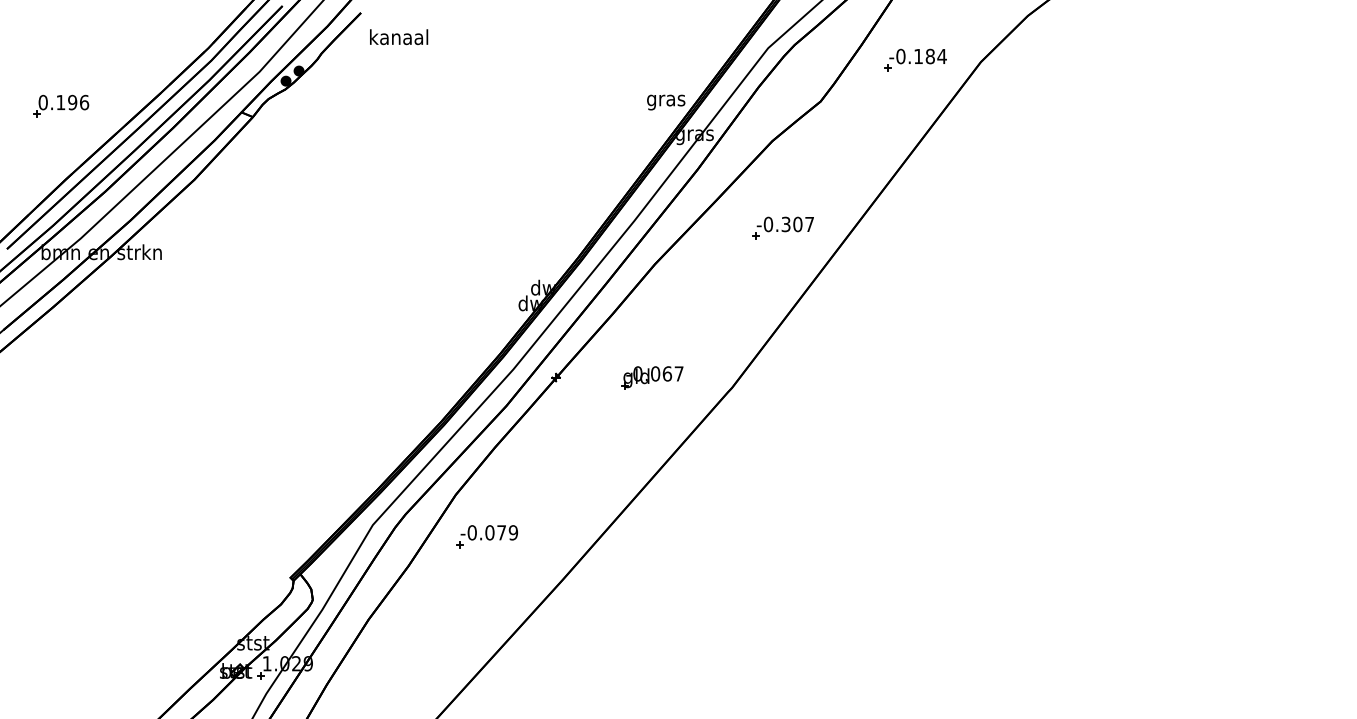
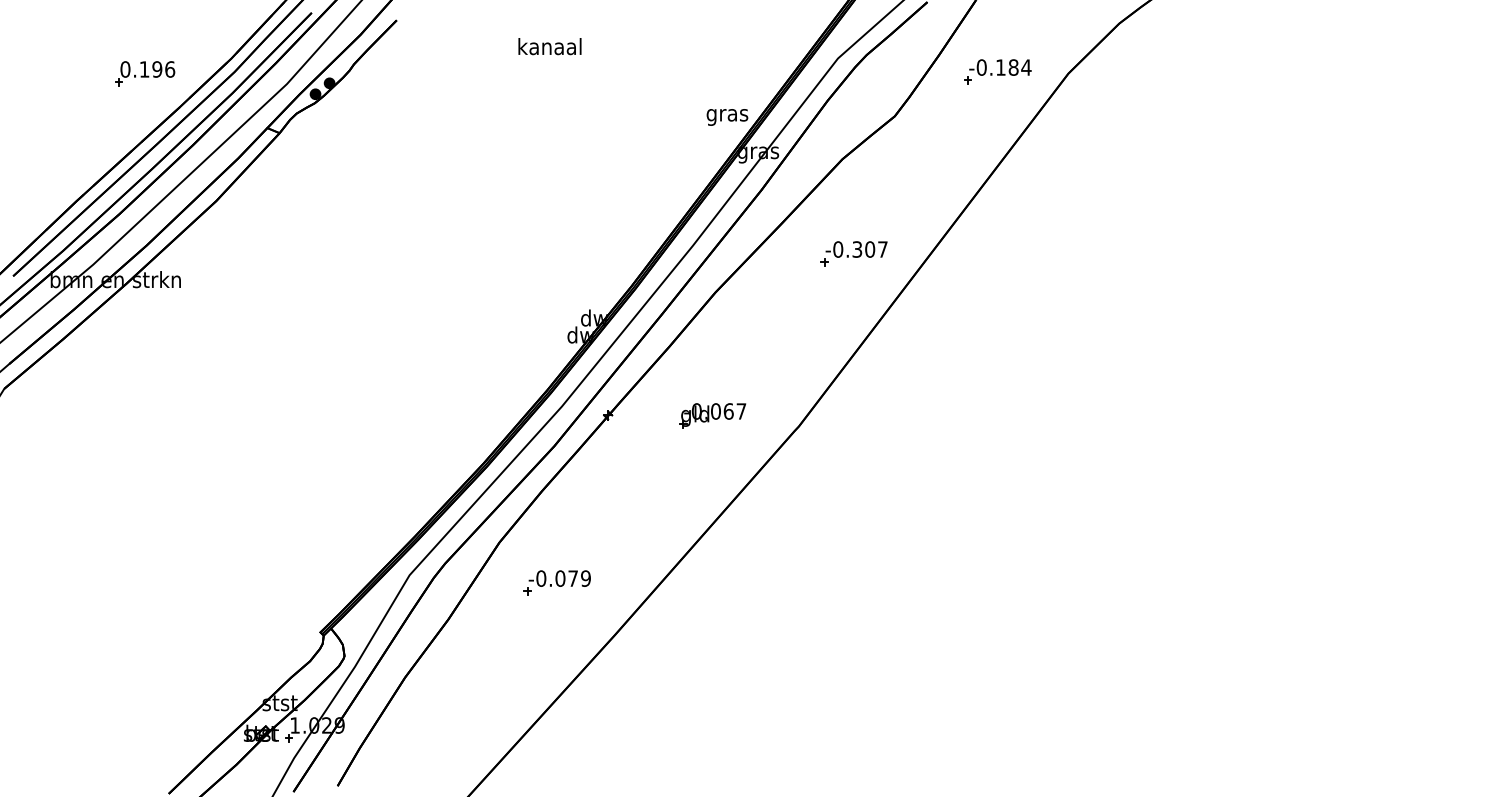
text: (398, 37) -> (549, 46), moved
part: (61, 106) -> (145, 73), moved
part: (486, 536) -> (556, 582), moved

